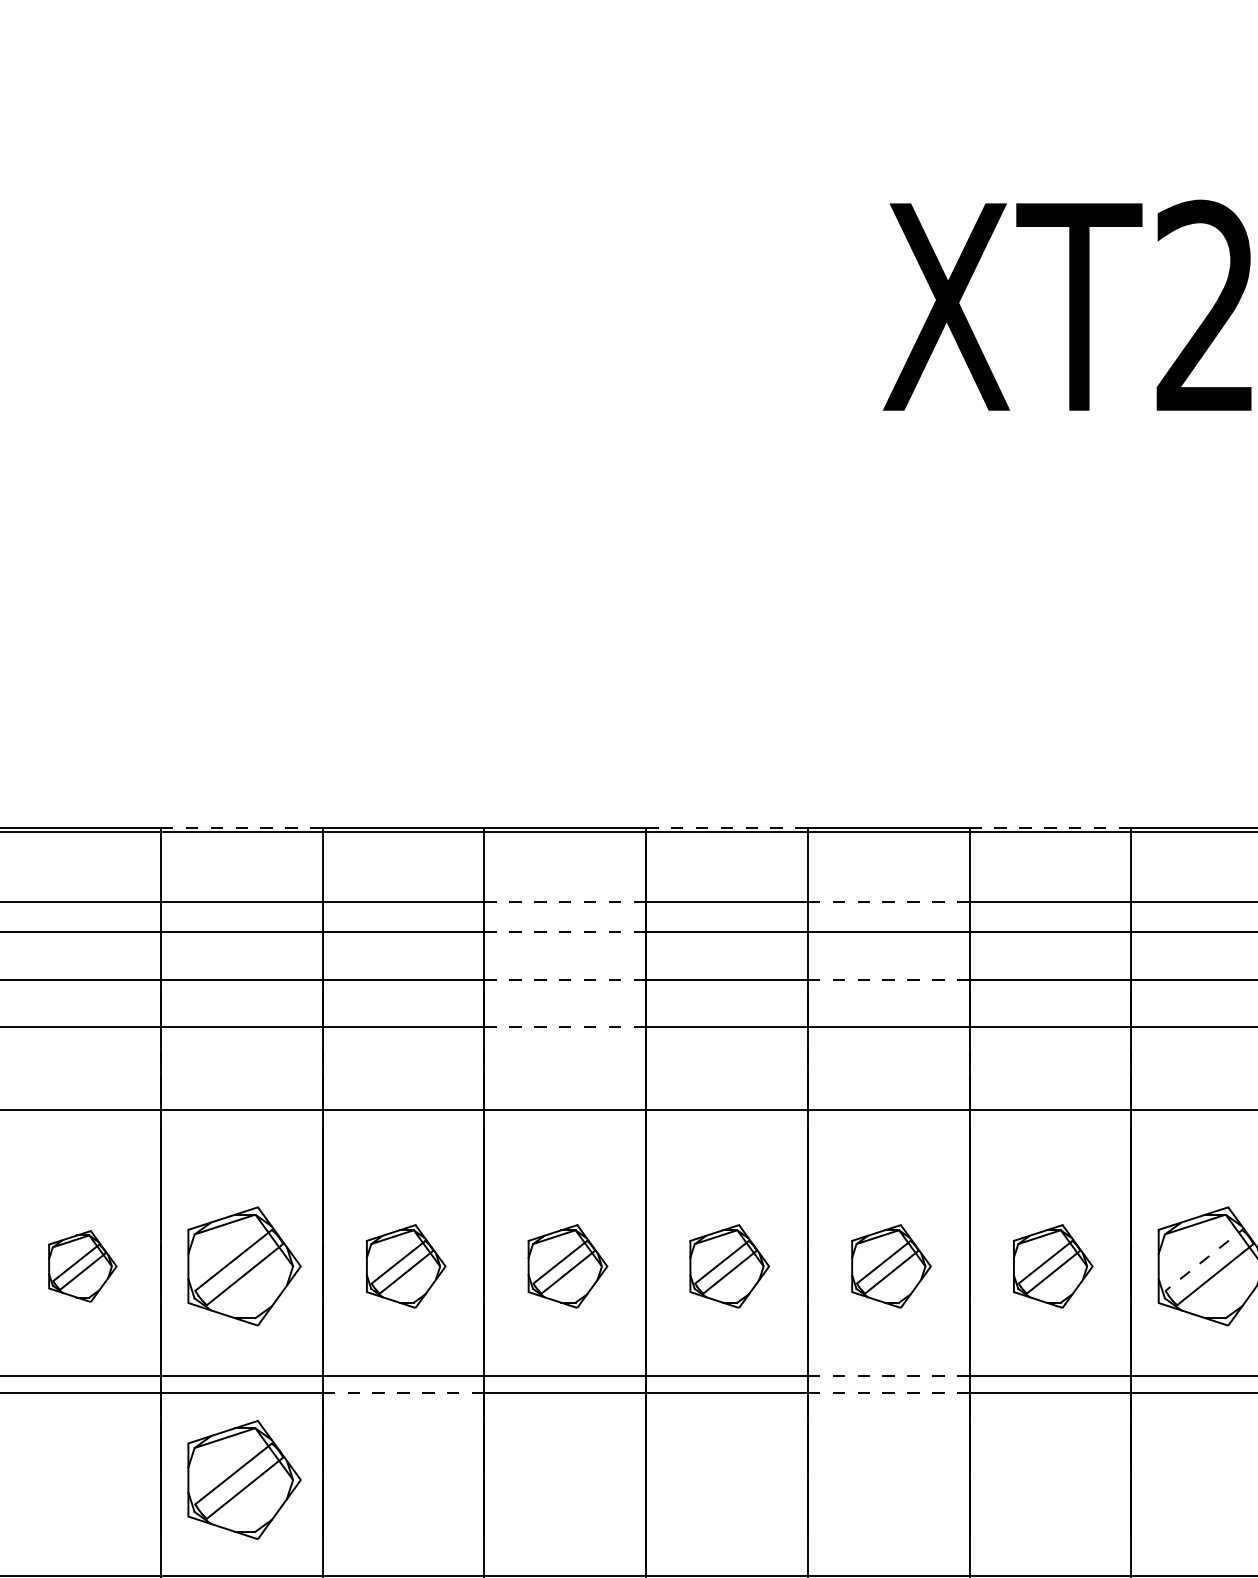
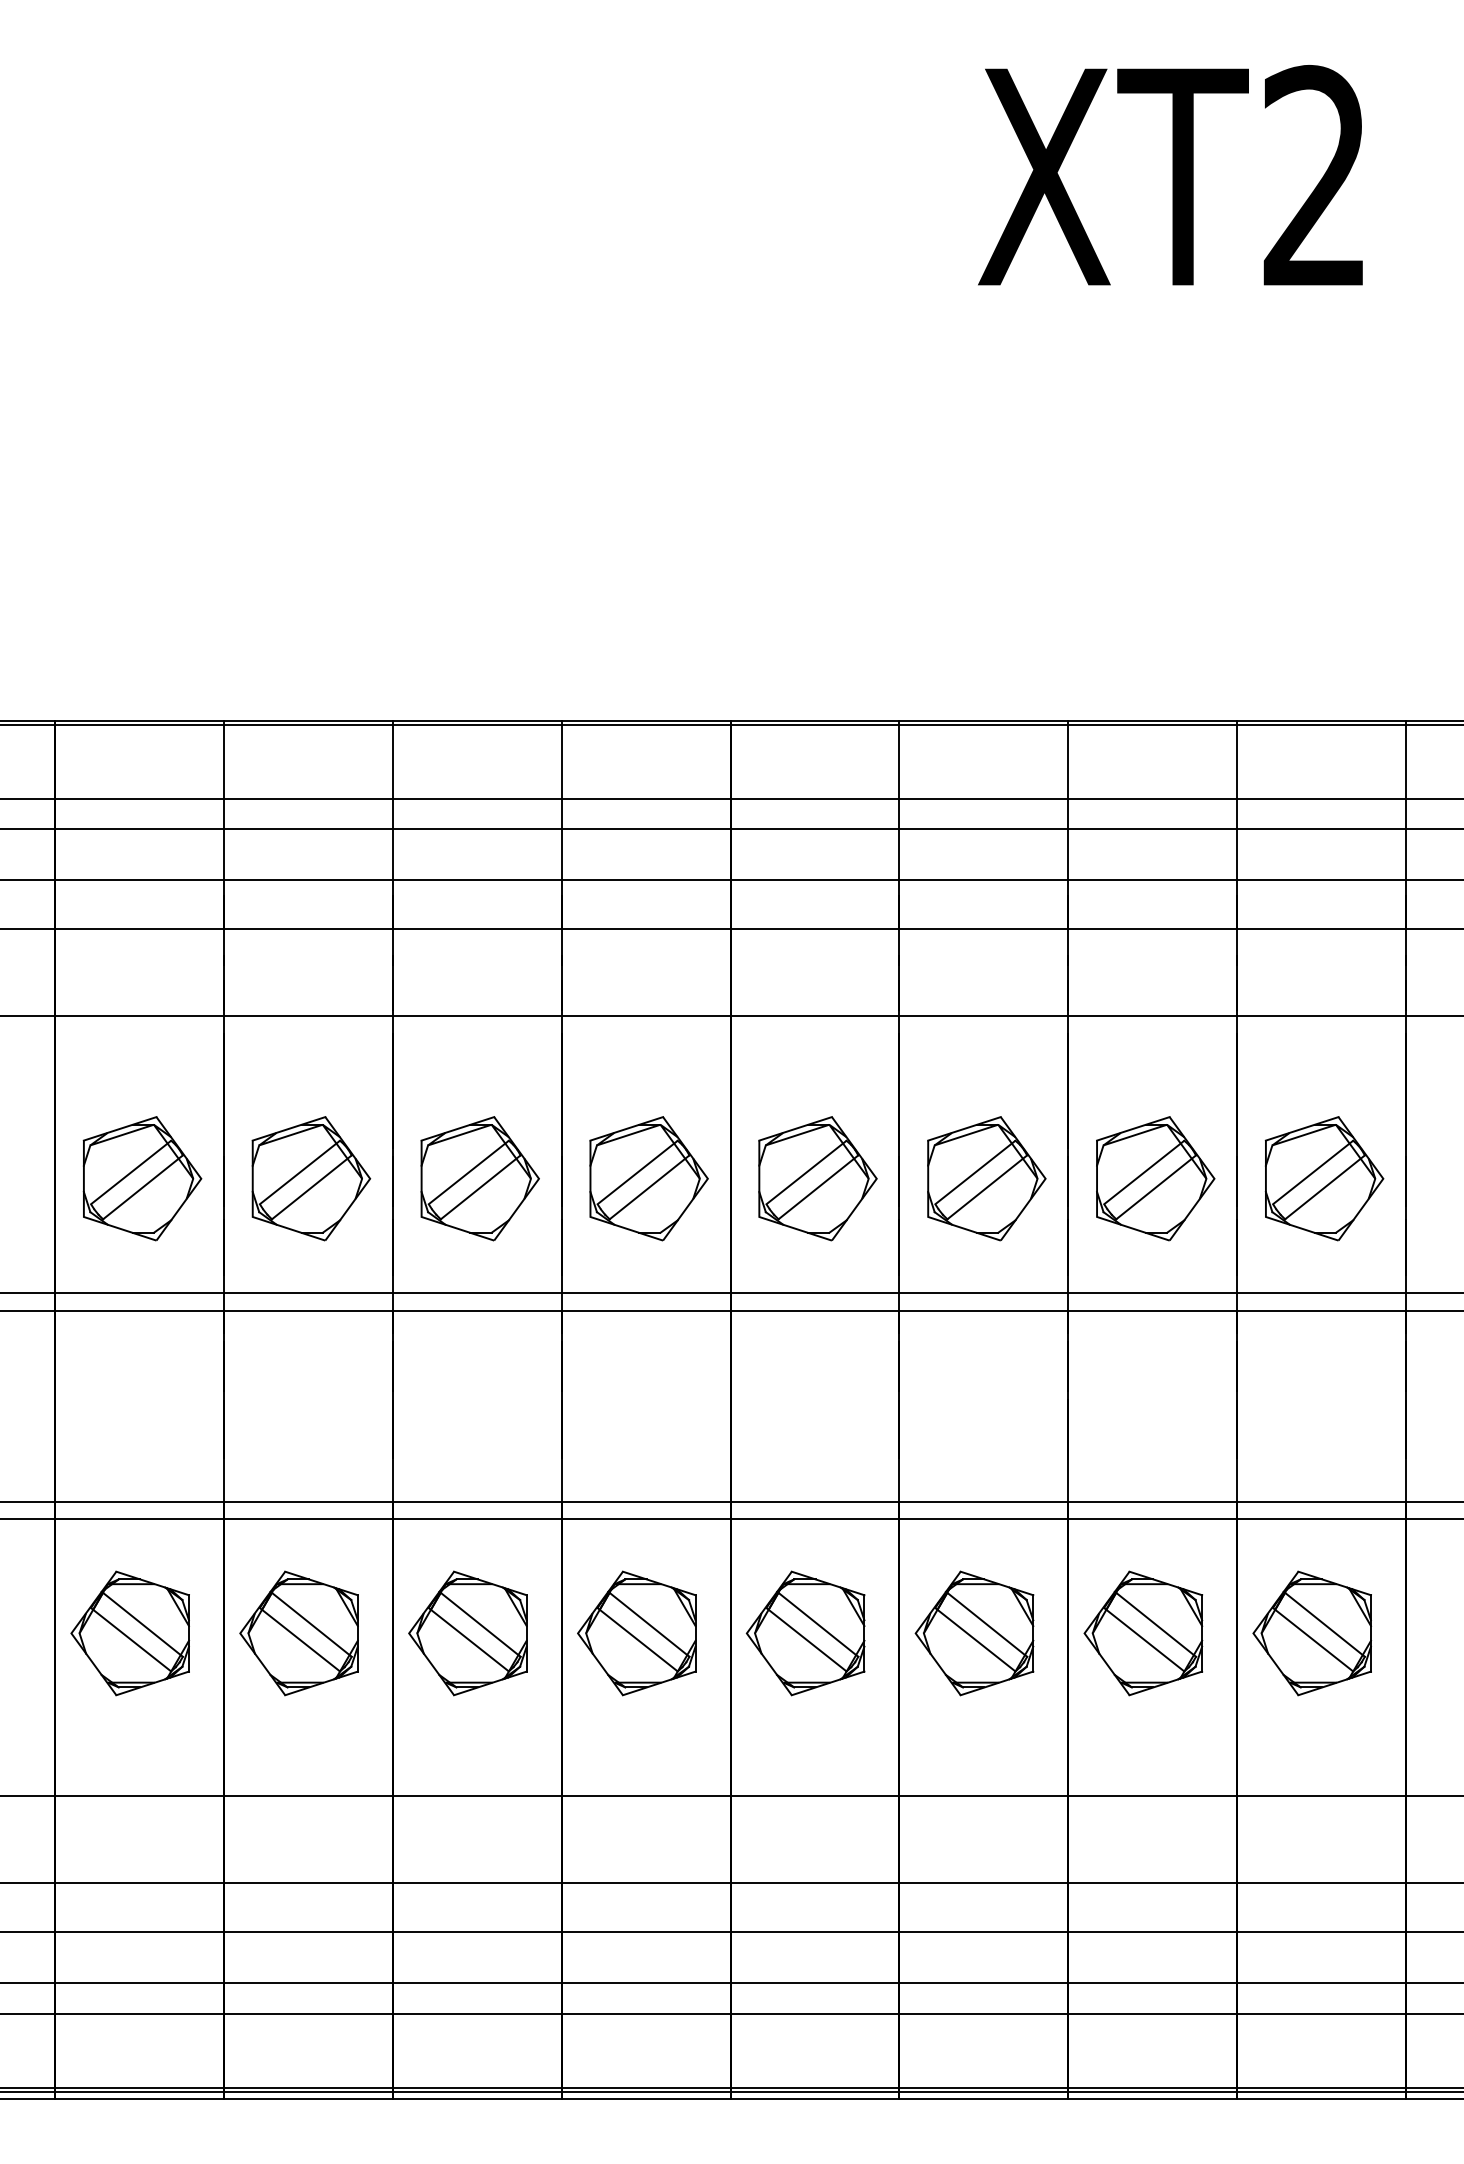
line: (241, 827) -> (308, 720), dashed -> solid
line: (727, 827) -> (815, 720), dashed -> solid
line: (1051, 827) -> (1153, 720), dashed -> solid
line: (565, 902) -> (646, 798), dashed -> solid
line: (889, 902) -> (984, 798), dashed -> solid
line: (565, 931) -> (646, 829), dashed -> solid
line: (565, 979) -> (646, 879), dashed -> solid
line: (889, 979) -> (984, 879), dashed -> solid
line: (565, 1026) -> (646, 928), dashed -> solid
line: (1201, 1262) -> (1310, 1174), dashed -> solid
part: (82, 1266) -> (142, 1178), size x1.67
part: (405, 1266) -> (479, 1178), size x1.43
part: (567, 1266) -> (648, 1178), size x1.43
part: (729, 1266) -> (817, 1178), size x1.43
part: (891, 1266) -> (986, 1178), size x1.43
part: (1052, 1266) -> (1155, 1178), size x1.43
line: (889, 1375) -> (984, 1292), dashed -> solid
line: (403, 1392) -> (477, 1310), dashed -> solid
line: (889, 1392) -> (984, 1310), dashed -> solid
part: (244, 1479) -> (311, 1401), removed

